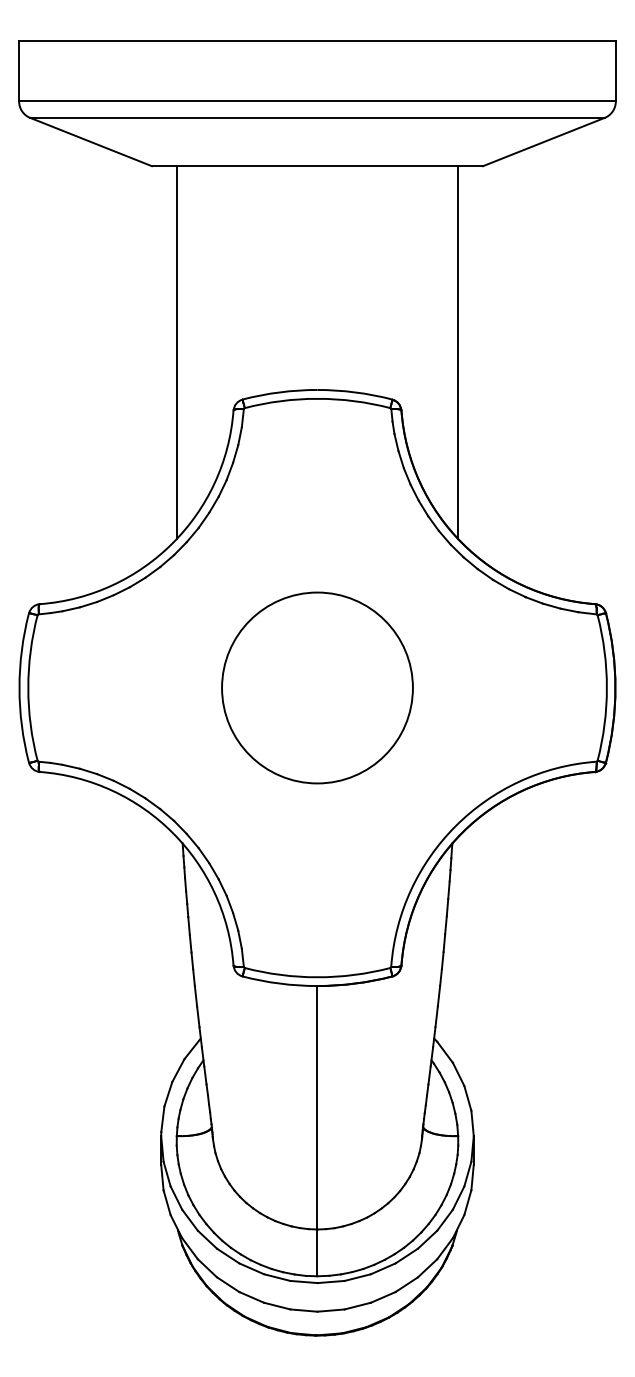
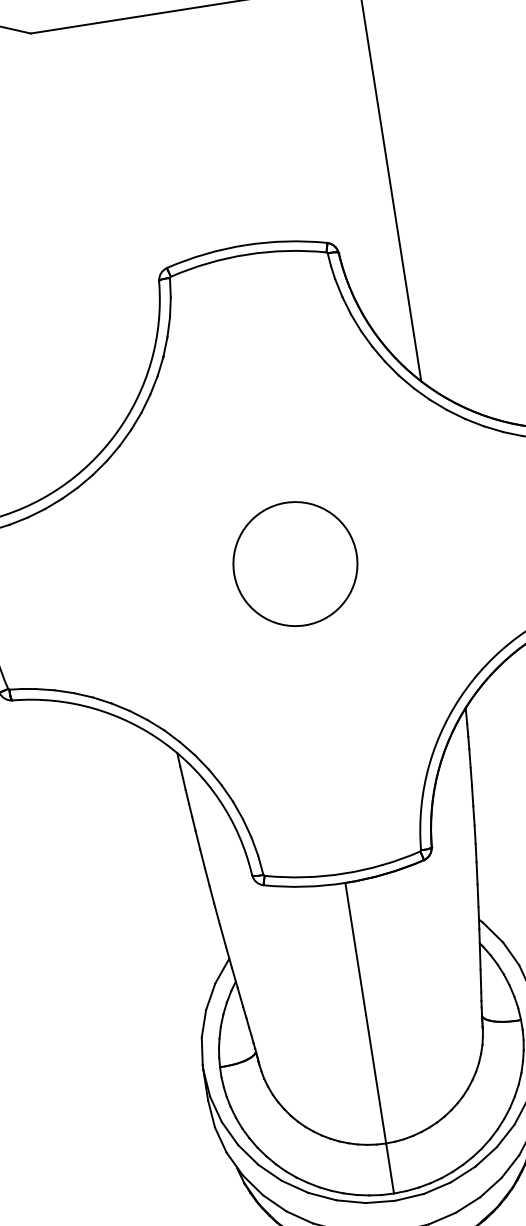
line: (176, 352) -> (88, 228), removed
circle: (317, 687) -> (295, 563), size x0.6

